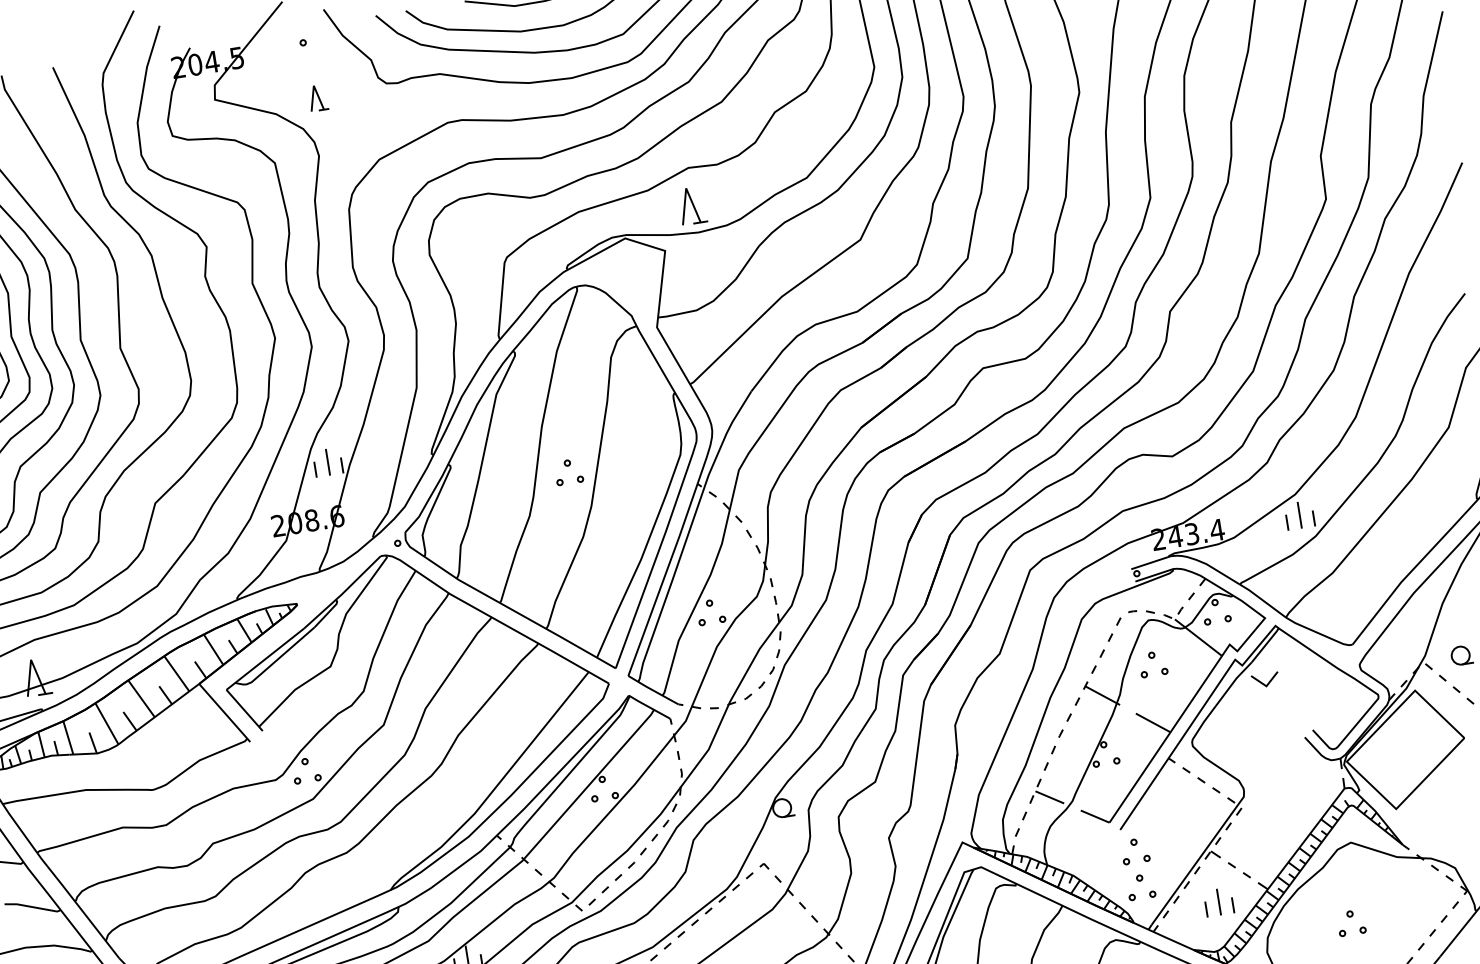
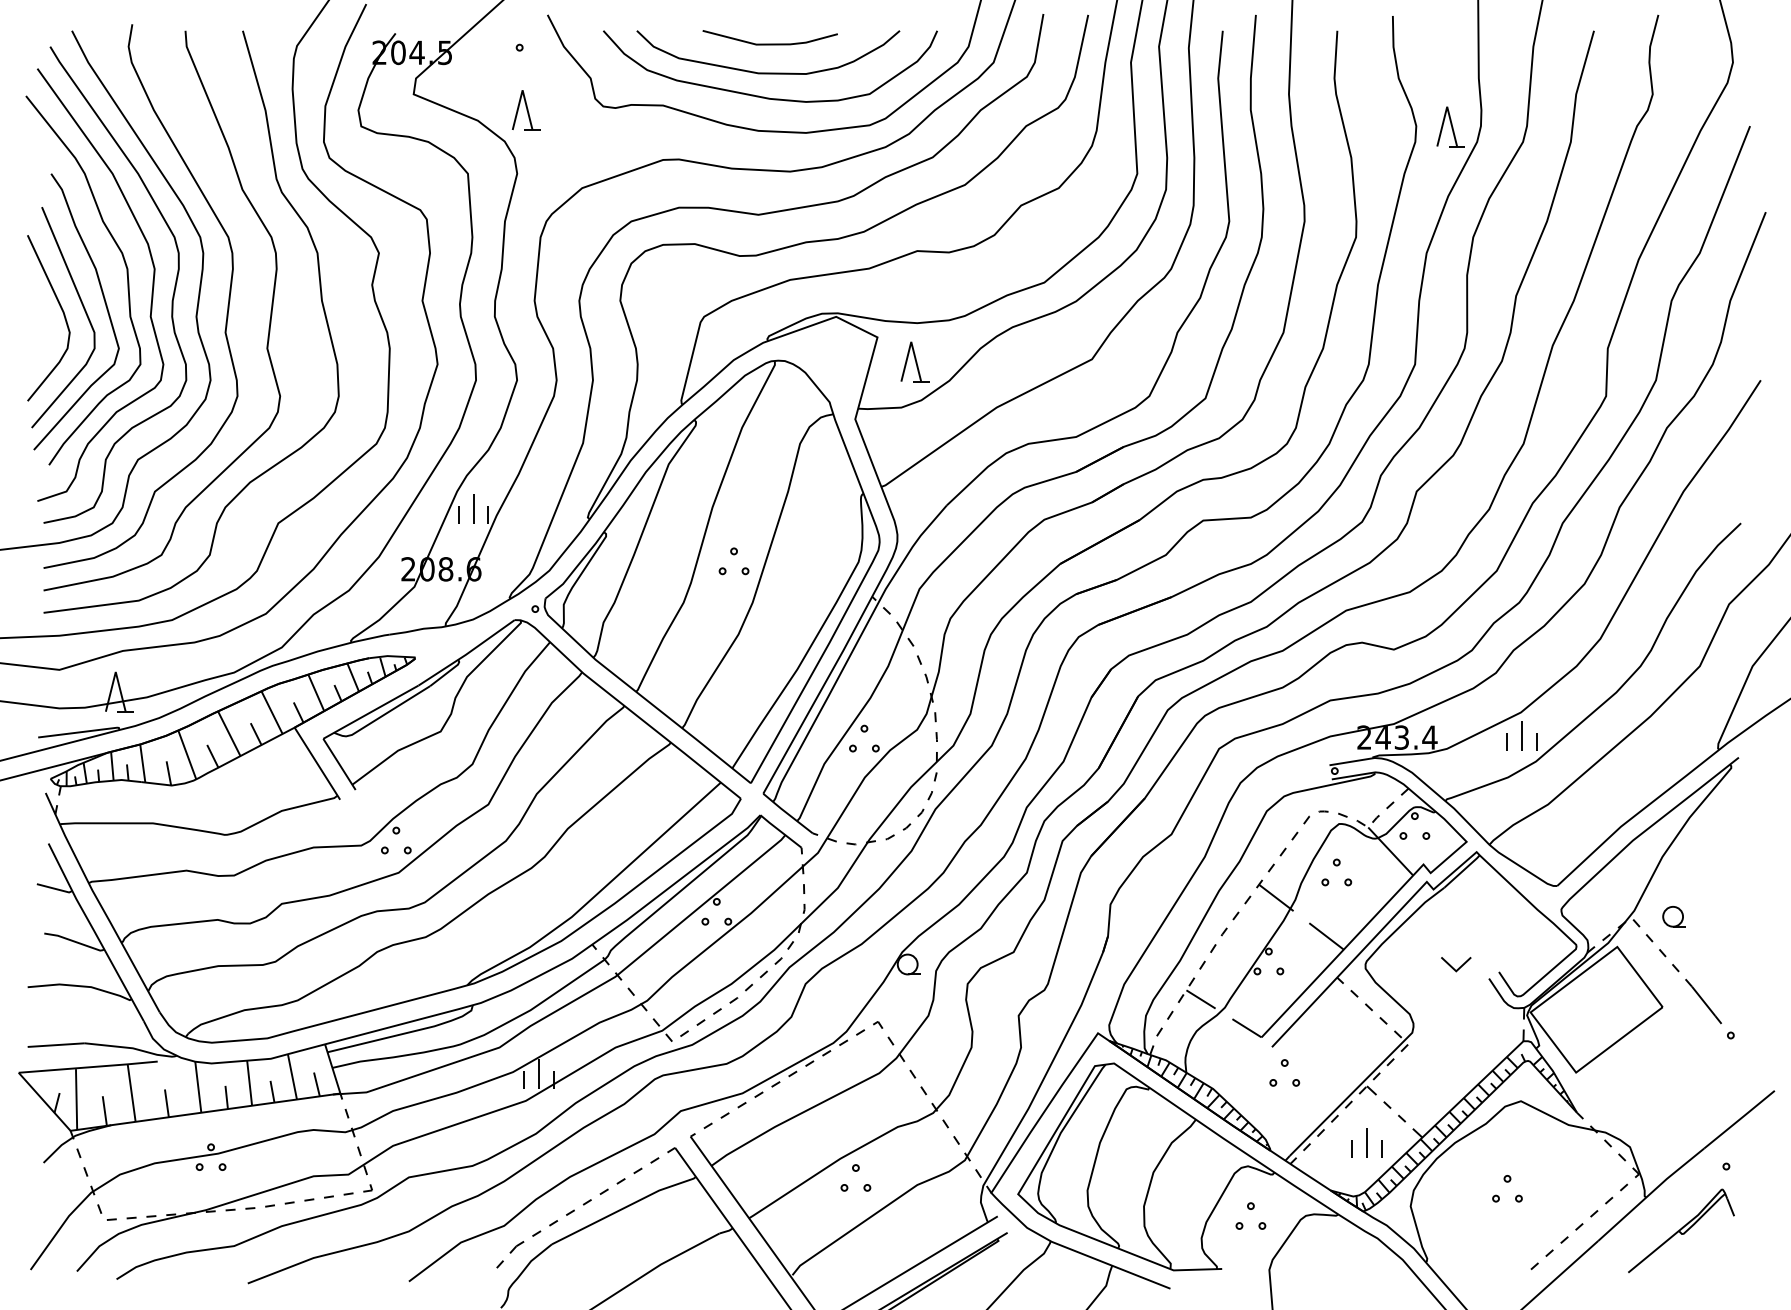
part: (318, 98) -> (526, 110), size x1.43
part: (691, 205) -> (914, 361), moved
part: (1265, 680) -> (1456, 964), moved
part: (1140, 886) -> (1284, 1112), removed

